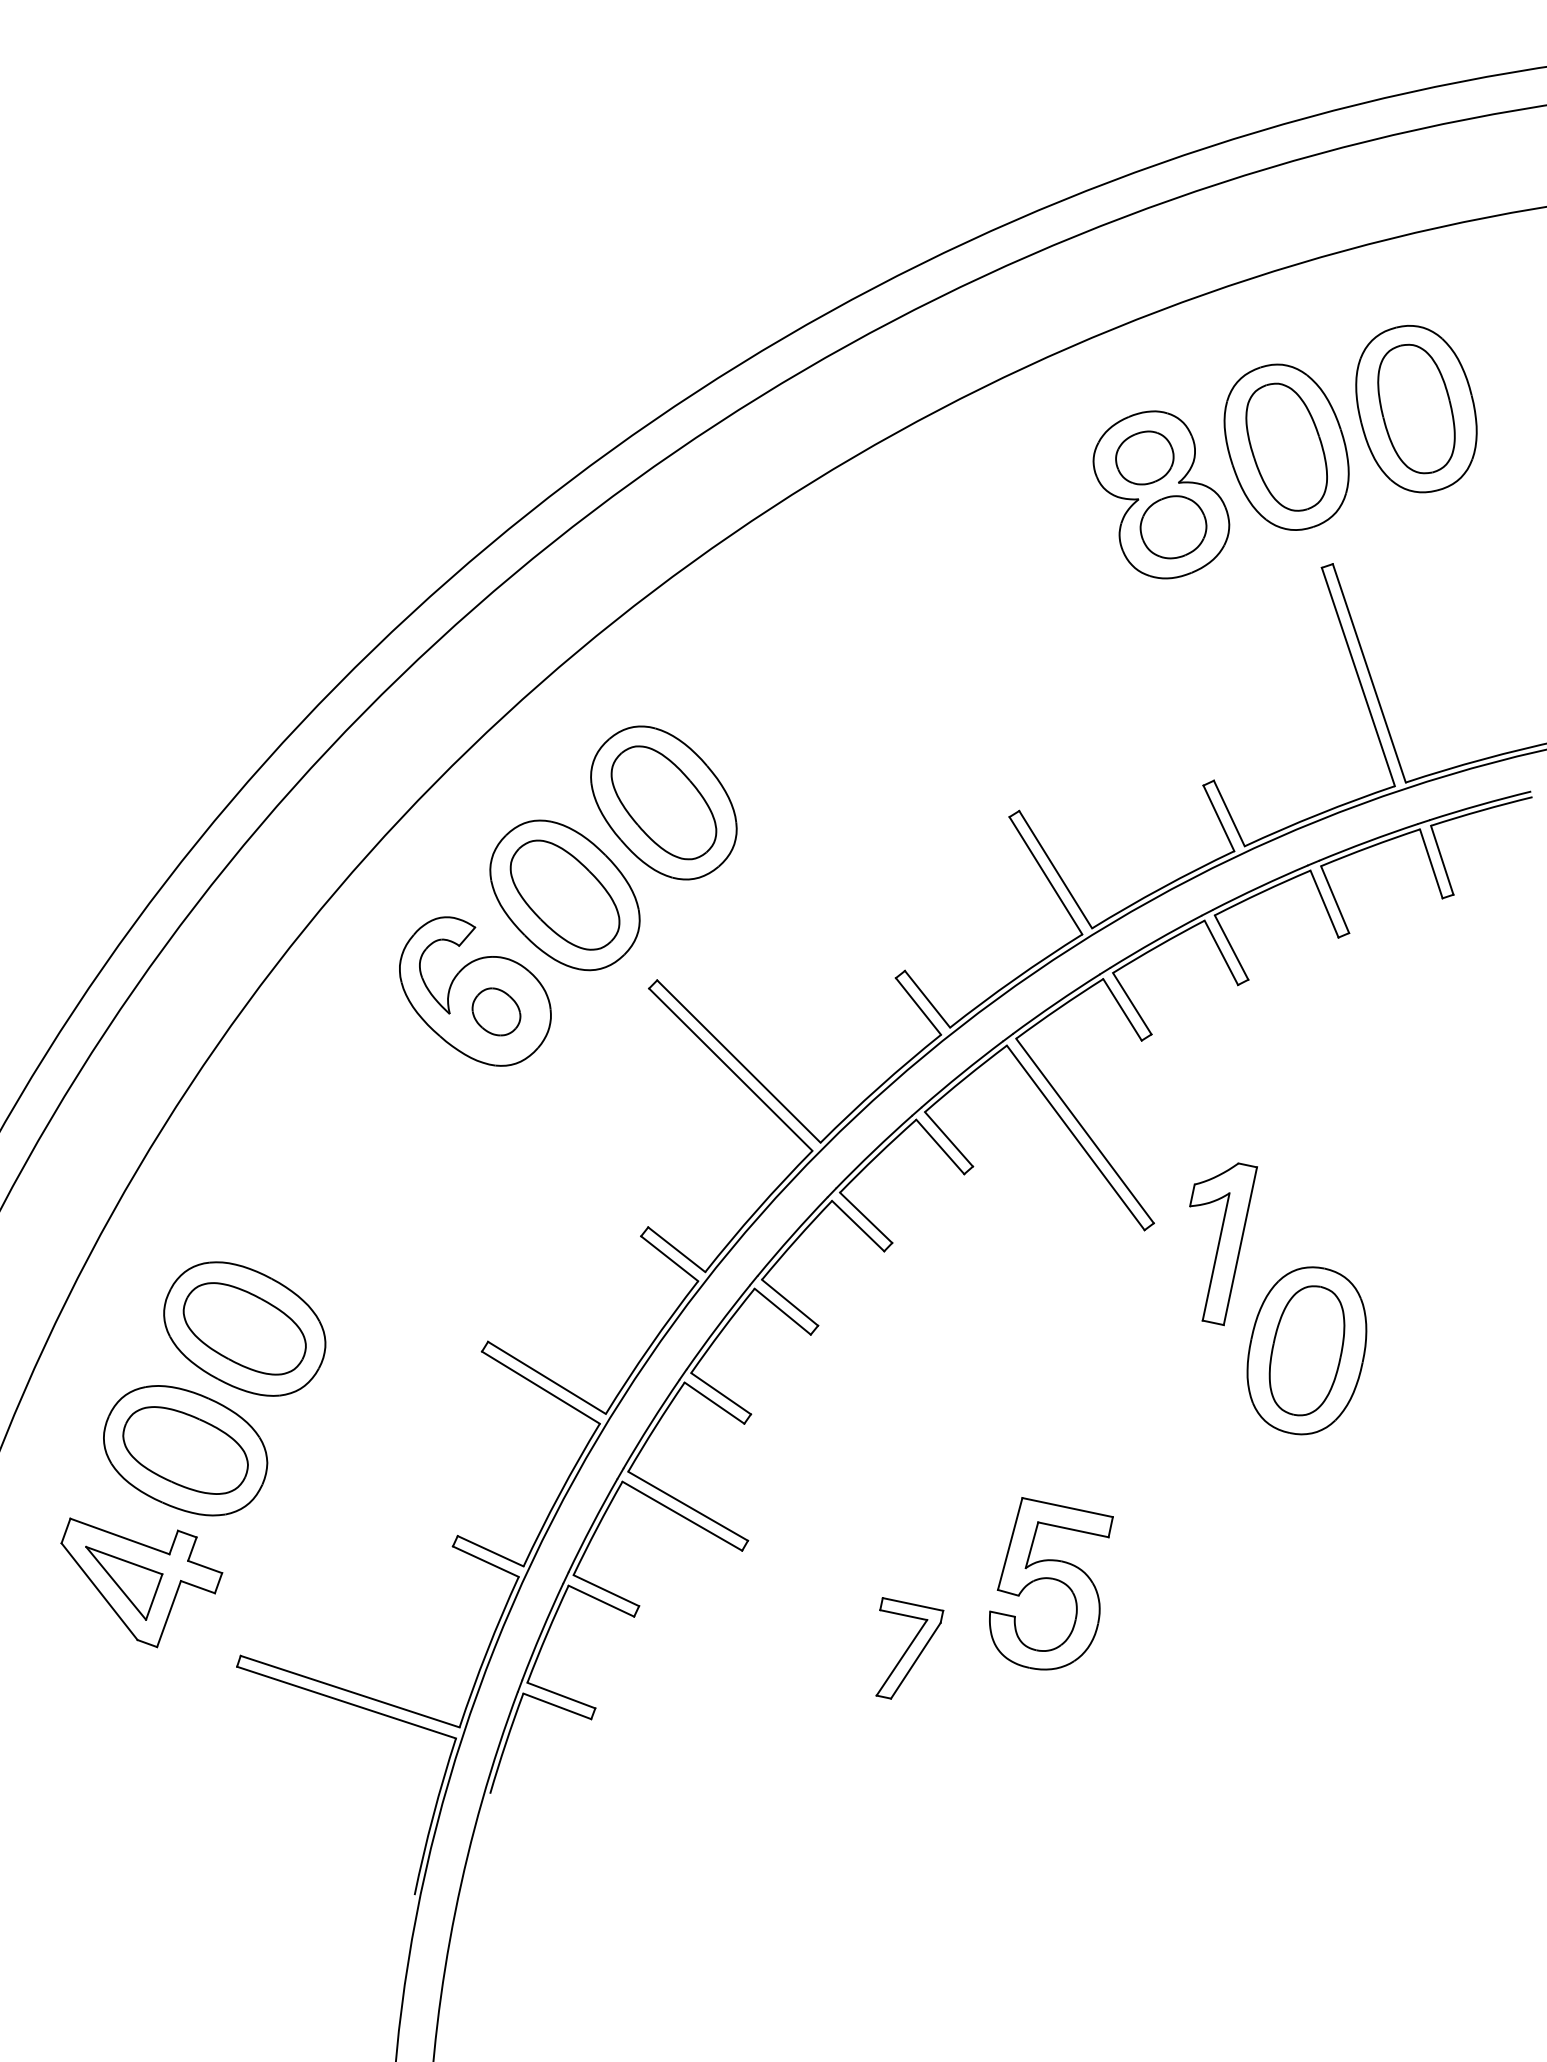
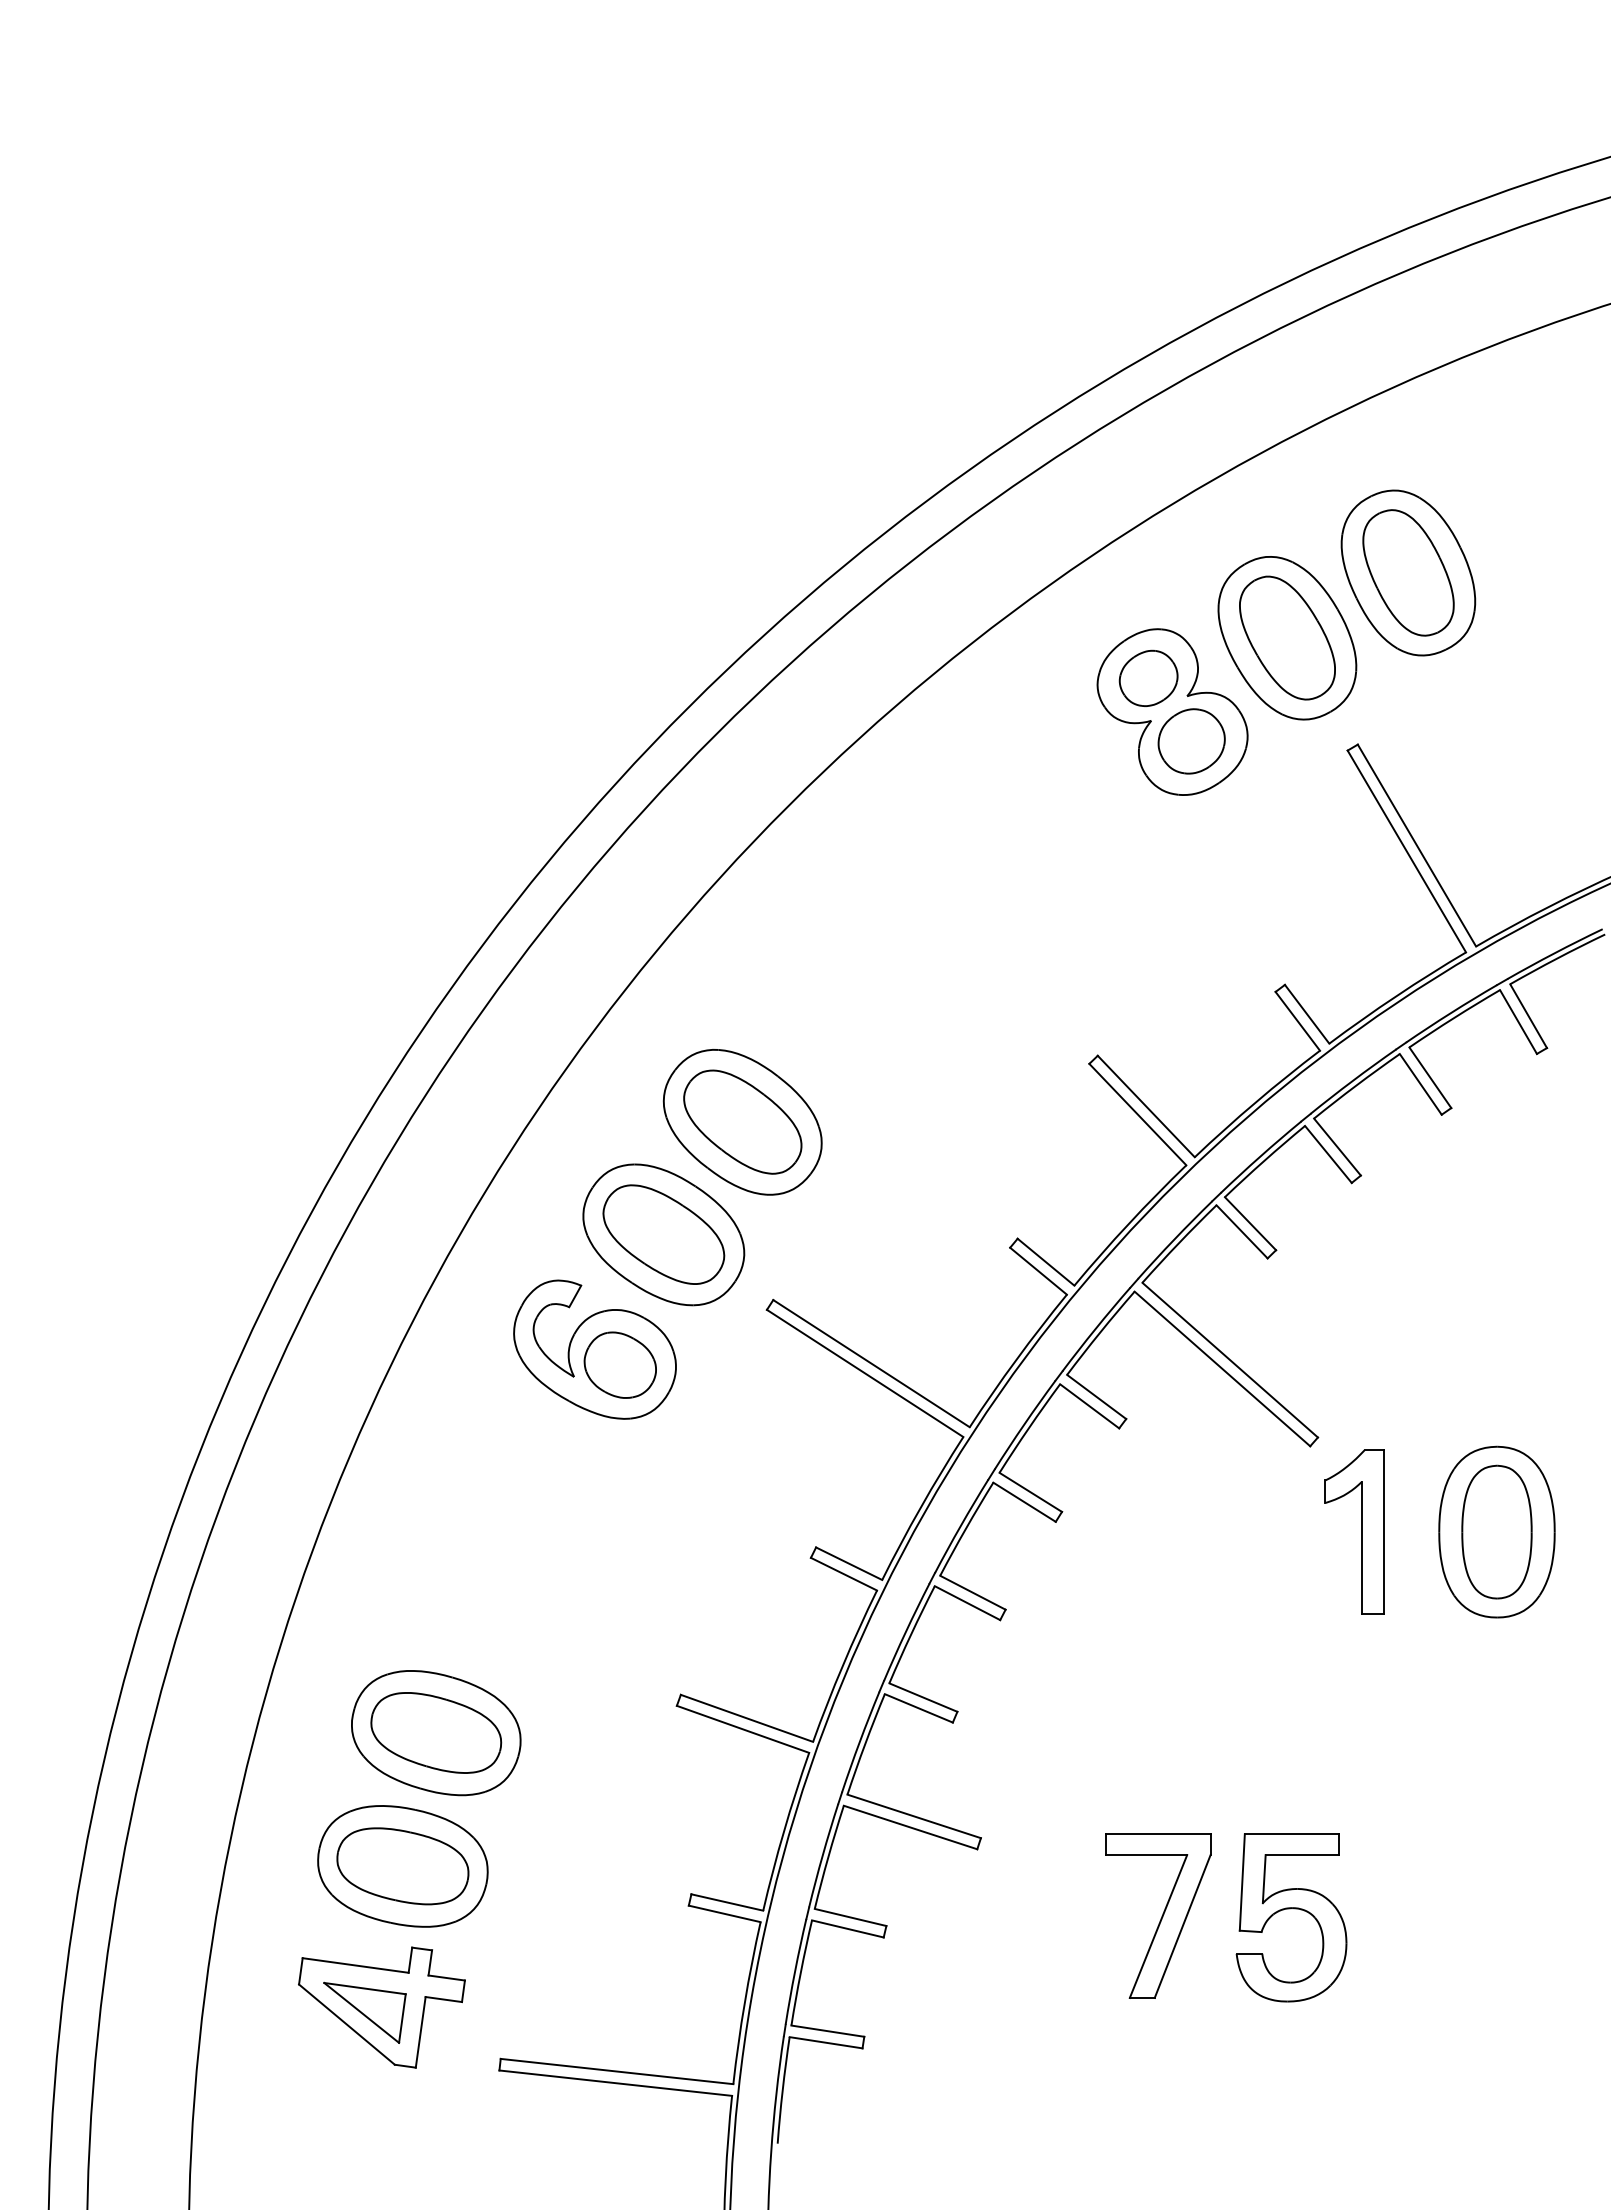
part: (496, 1011) -> (619, 1364), size x1.43
part: (1219, 1241) -> (1361, 1531), moved
part: (1051, 1579) -> (1290, 1909), moved
part: (903, 1651) -> (1158, 1915), size x1.67

